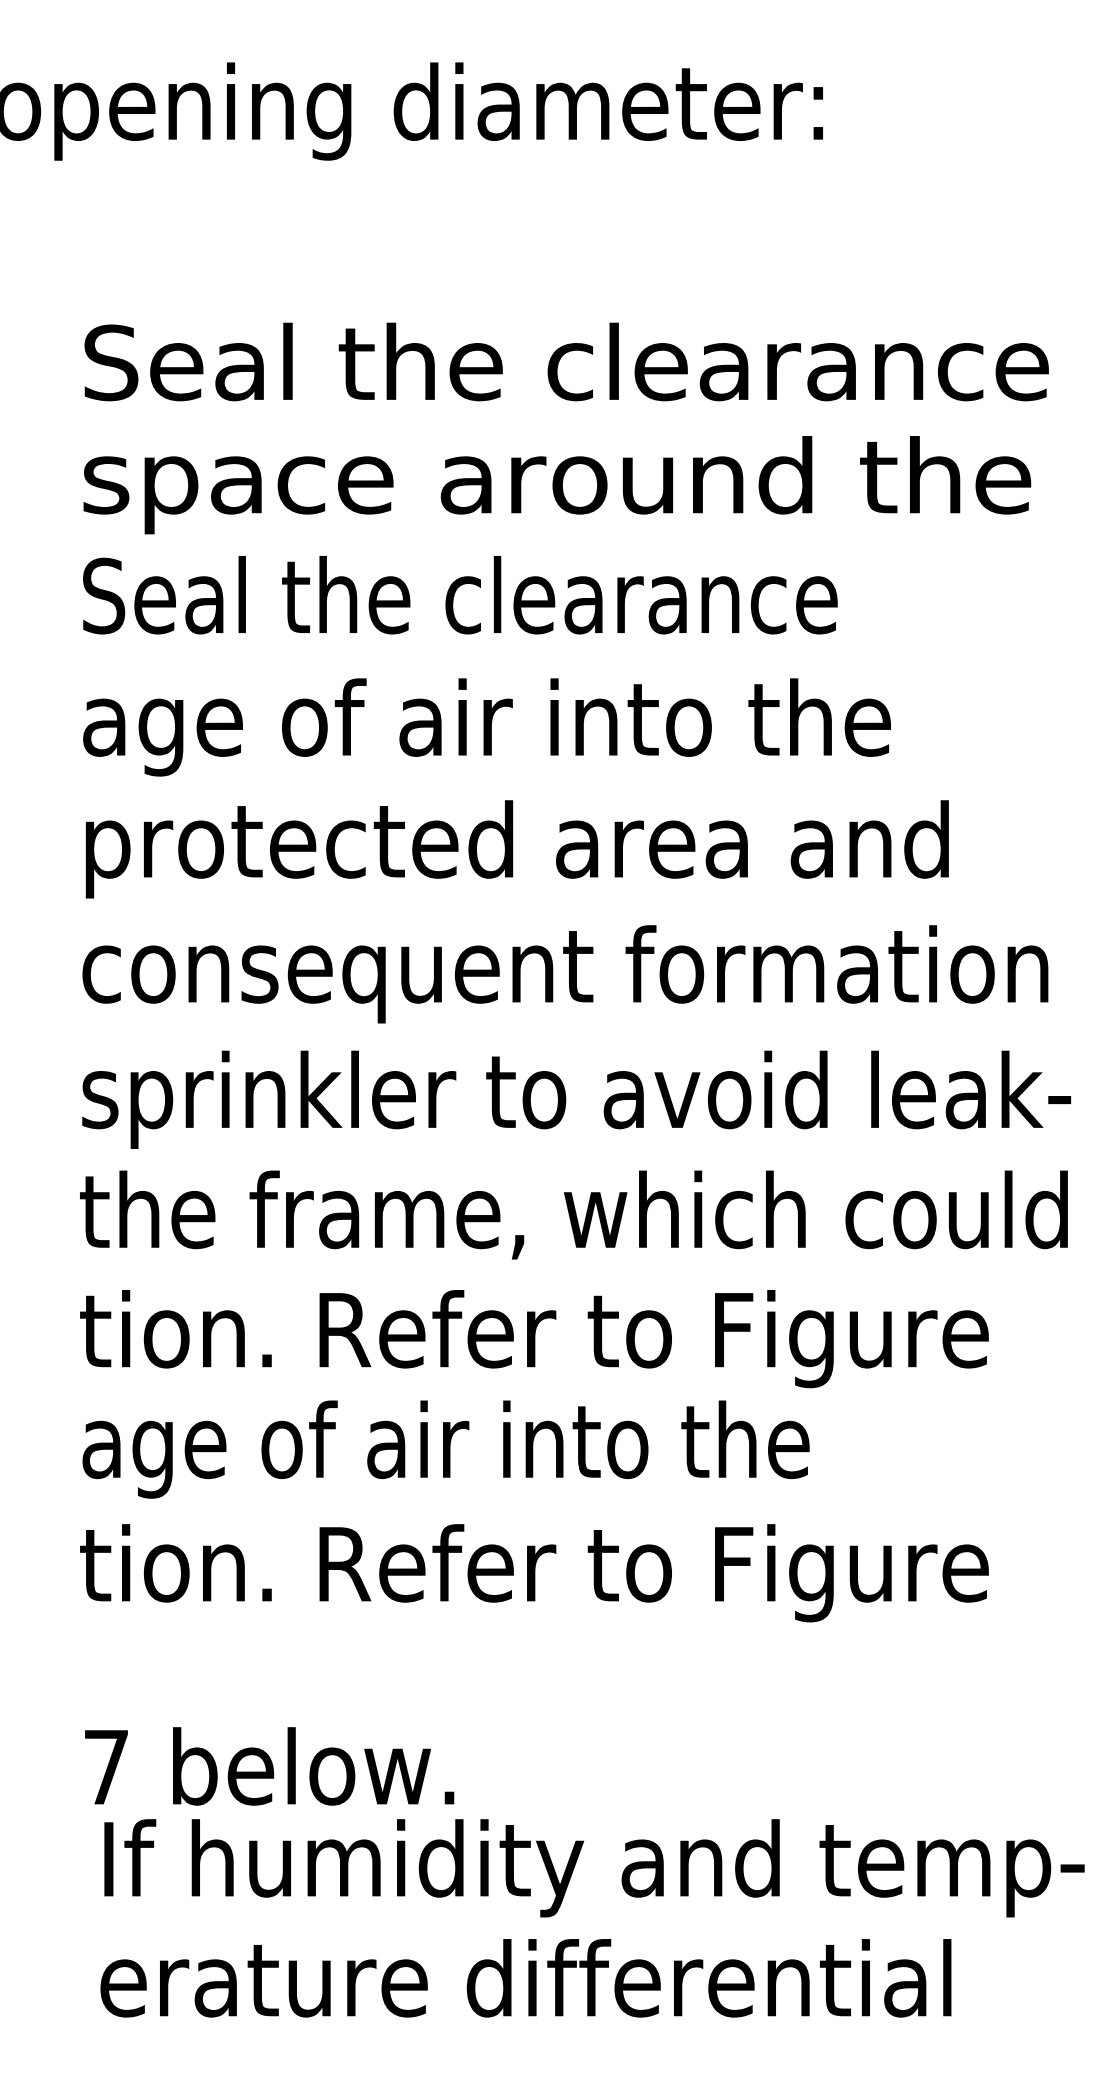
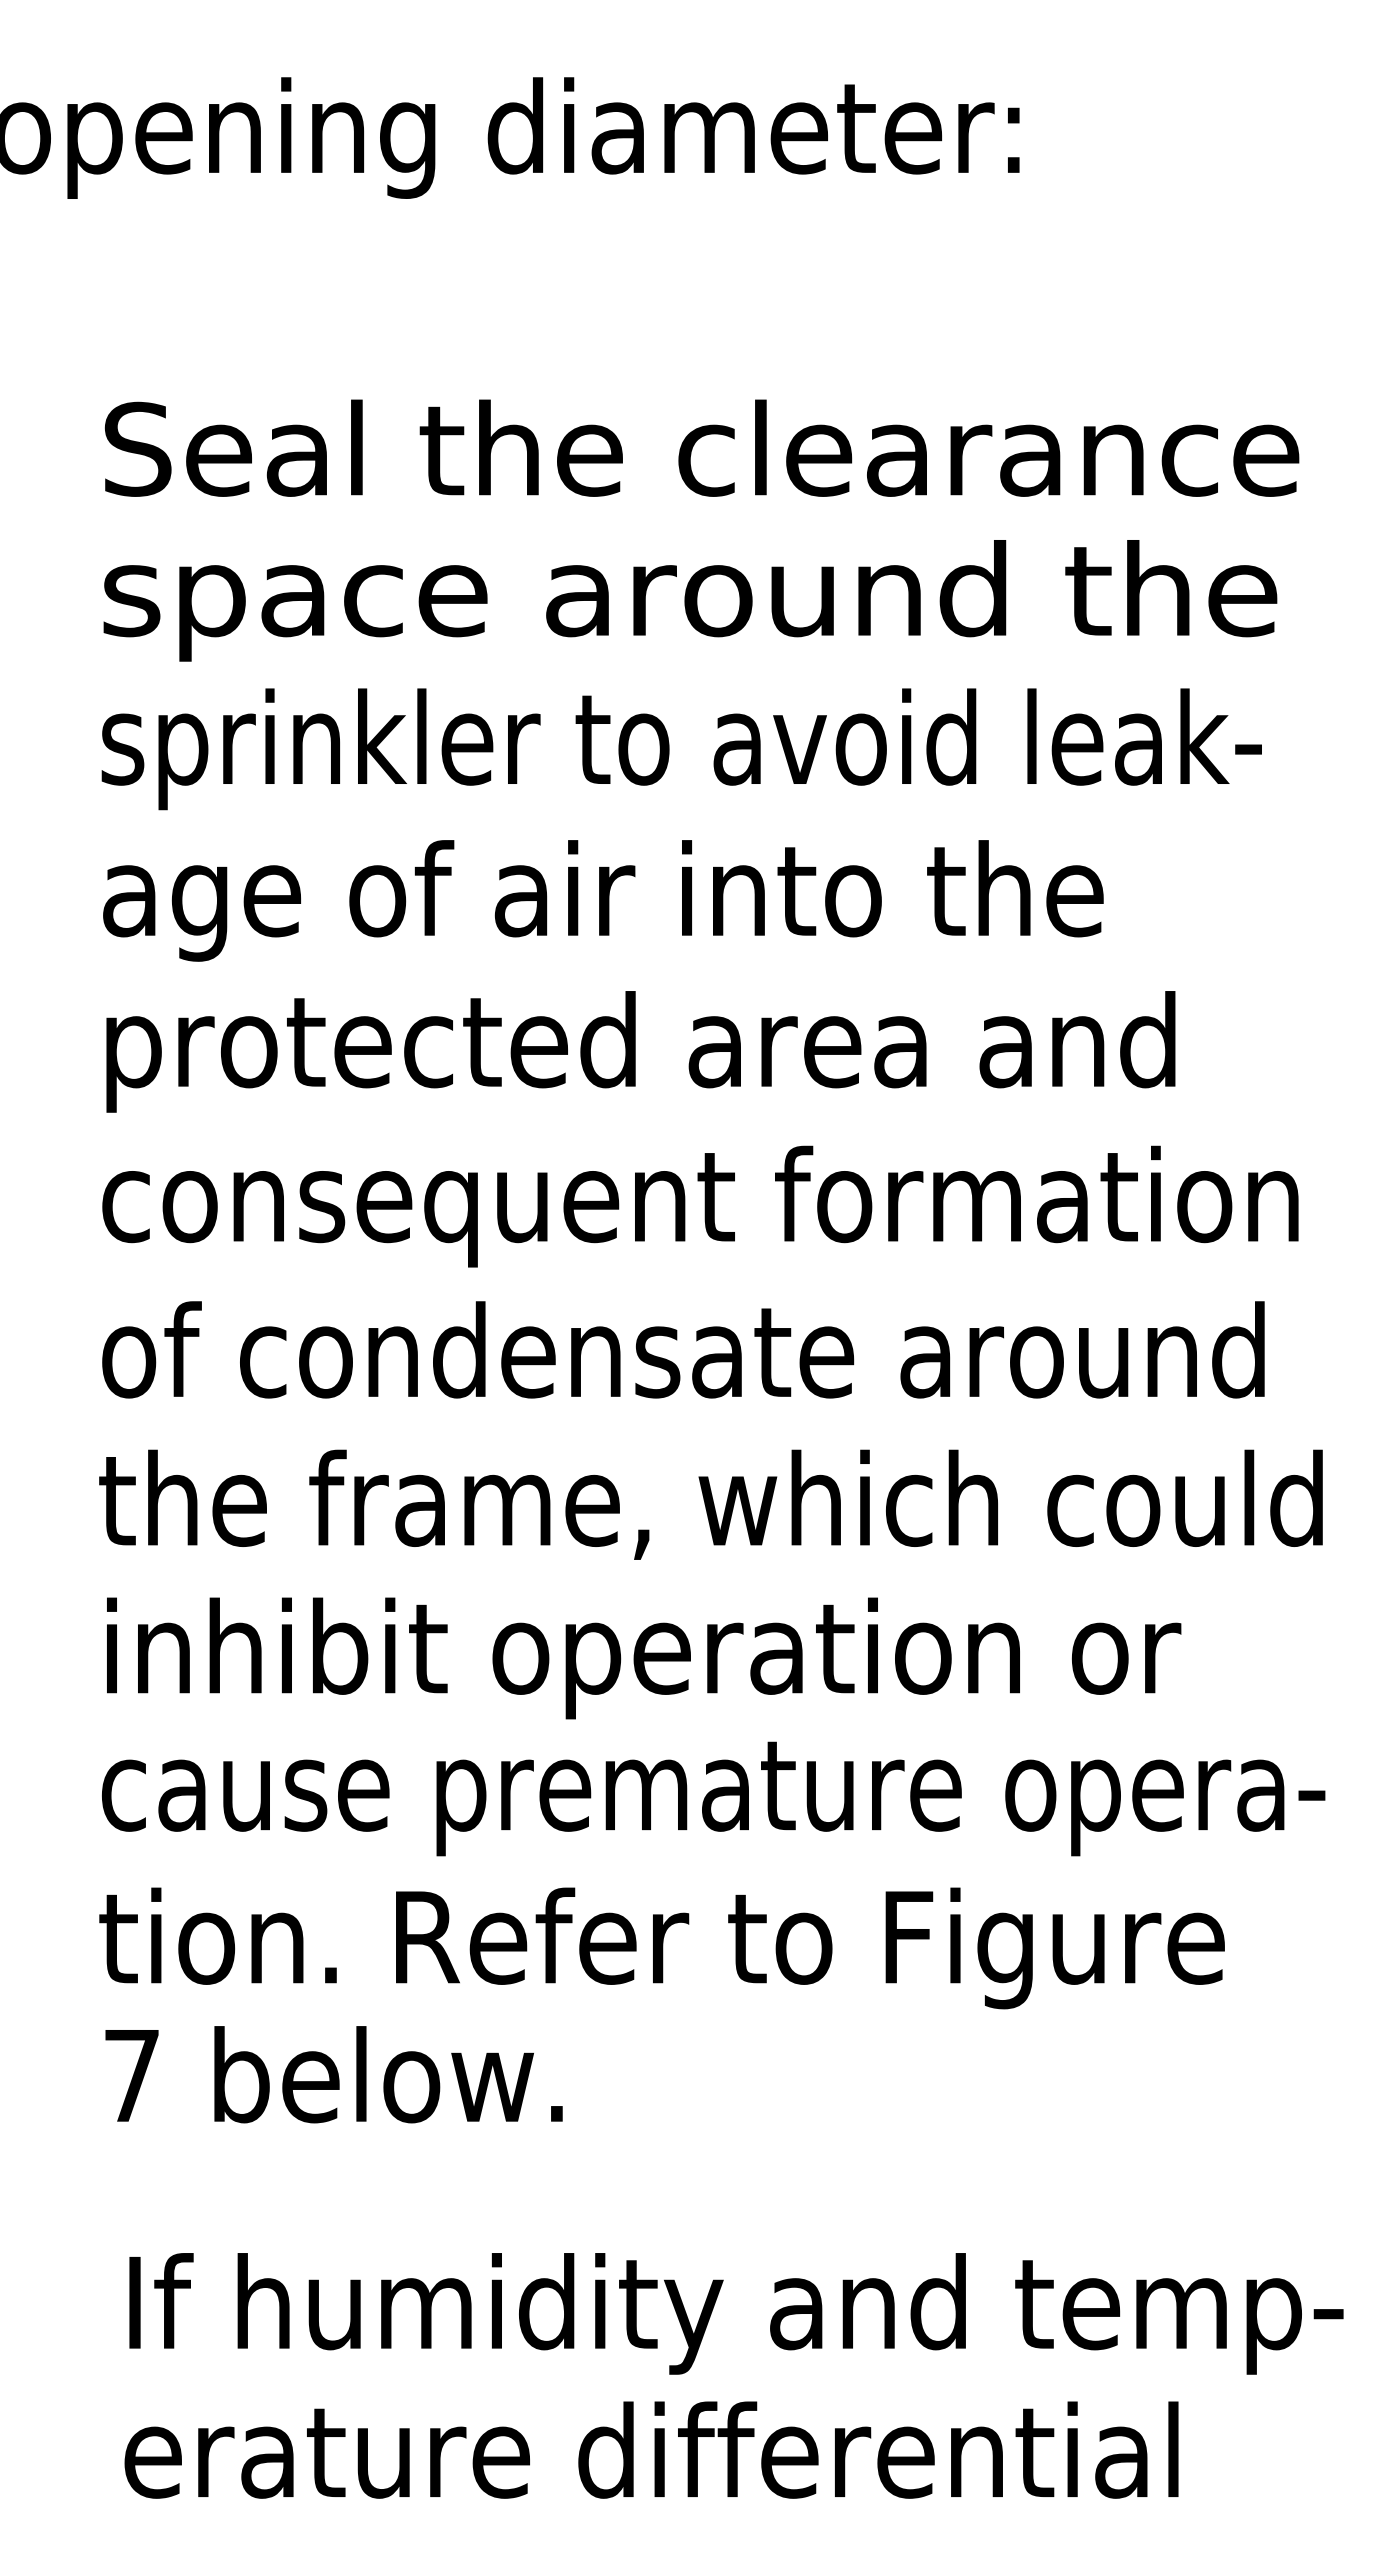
text: (550, 605) -> (681, 749), Seal the clearance -> sprinkler to avoid leak-
text: (576, 1099) -> (714, 1361), sprinkler to avoid leak- -> of condensate around
text: (533, 1339) -> (661, 1658), tion. Refer to Figure -> inhibit operation or
text: (575, 1449) -> (713, 1795), age of air into the -> cause premature opera-
text: (269, 1766) -> (333, 2074), moved

